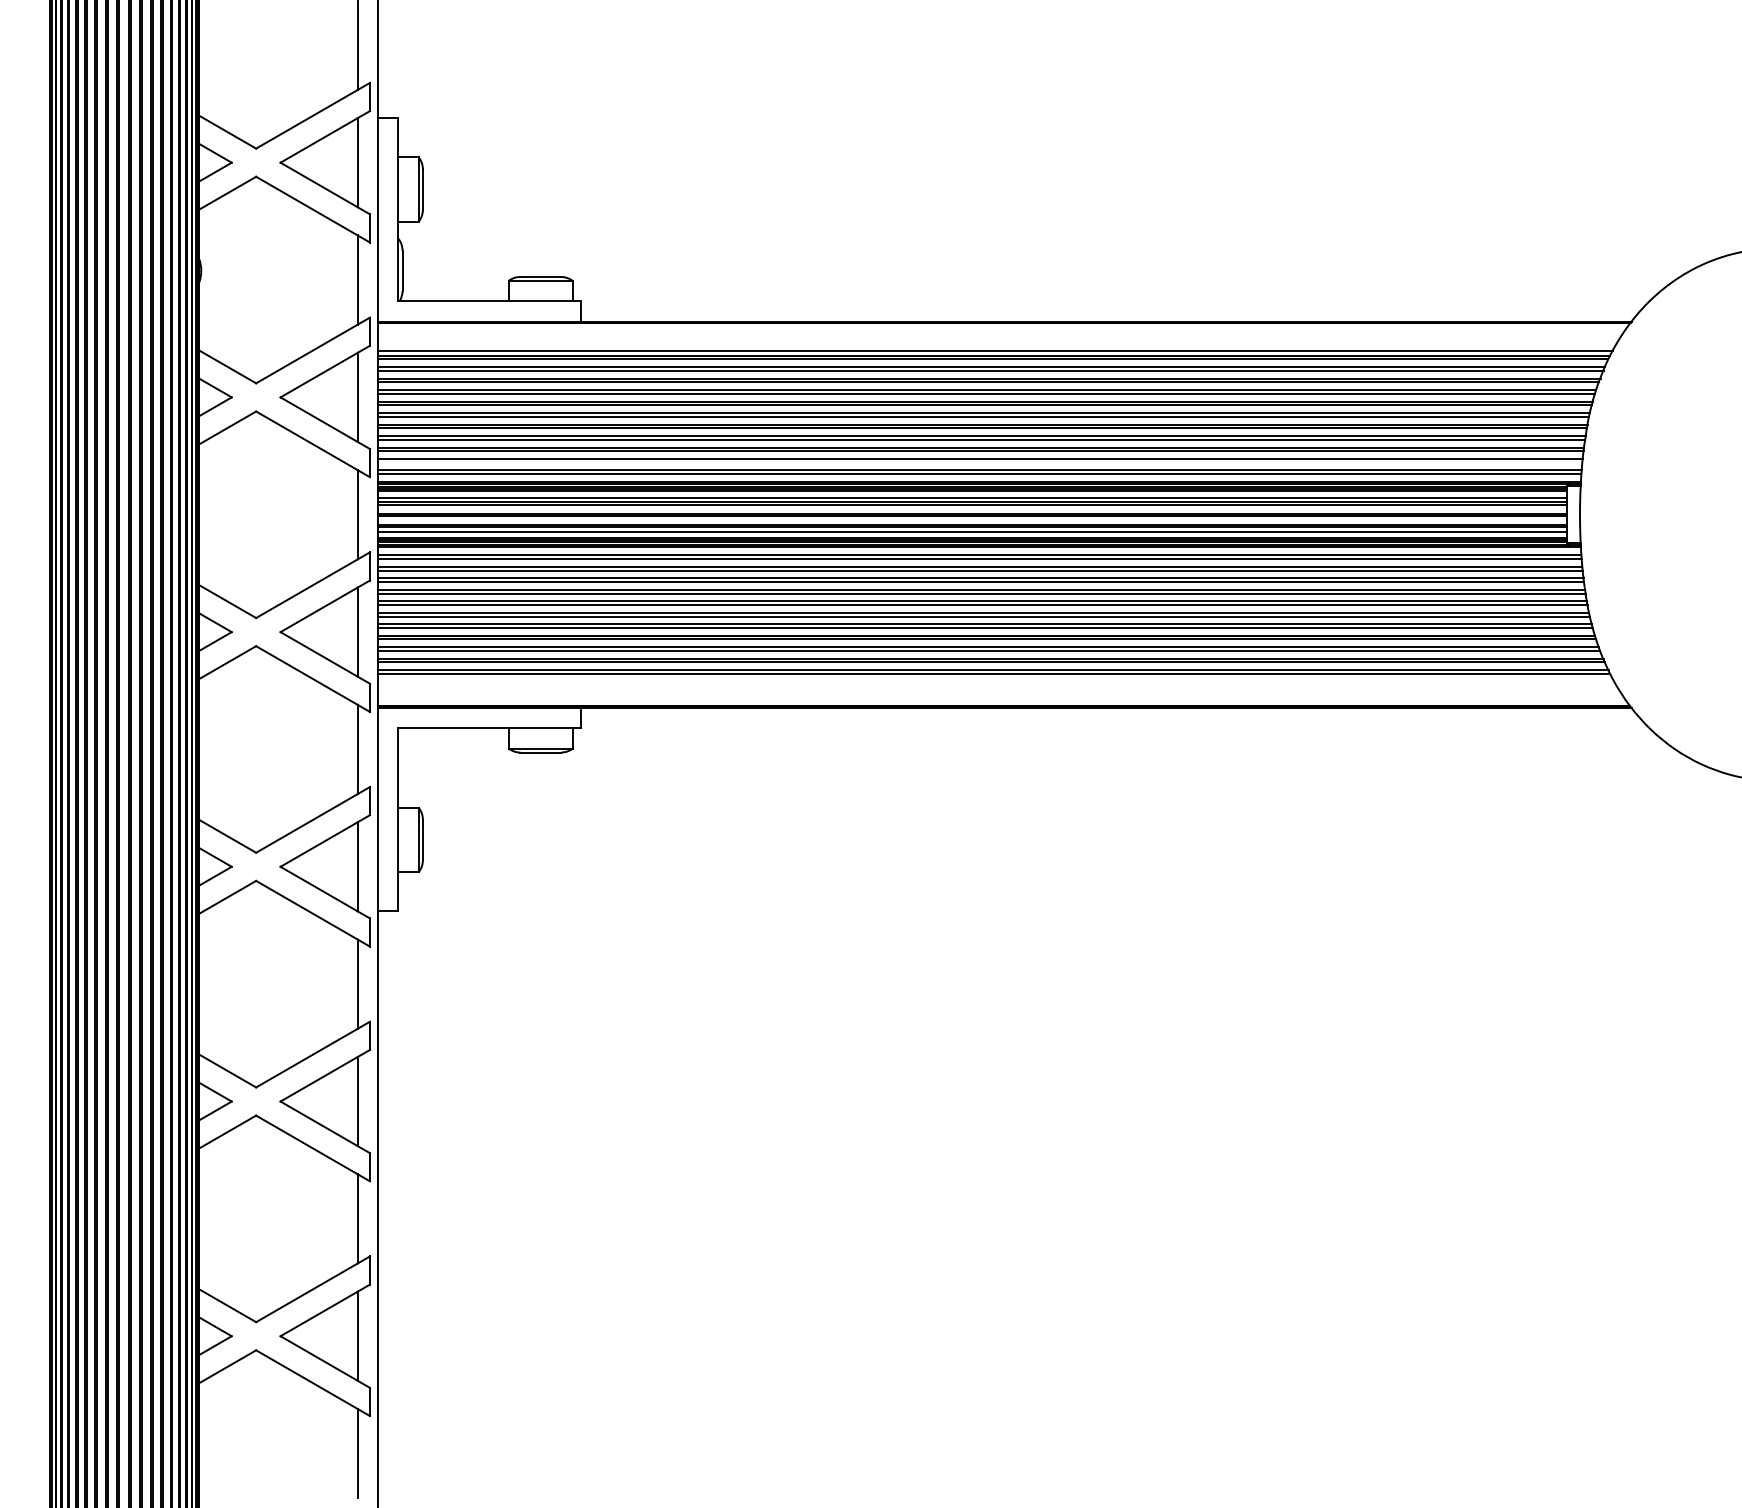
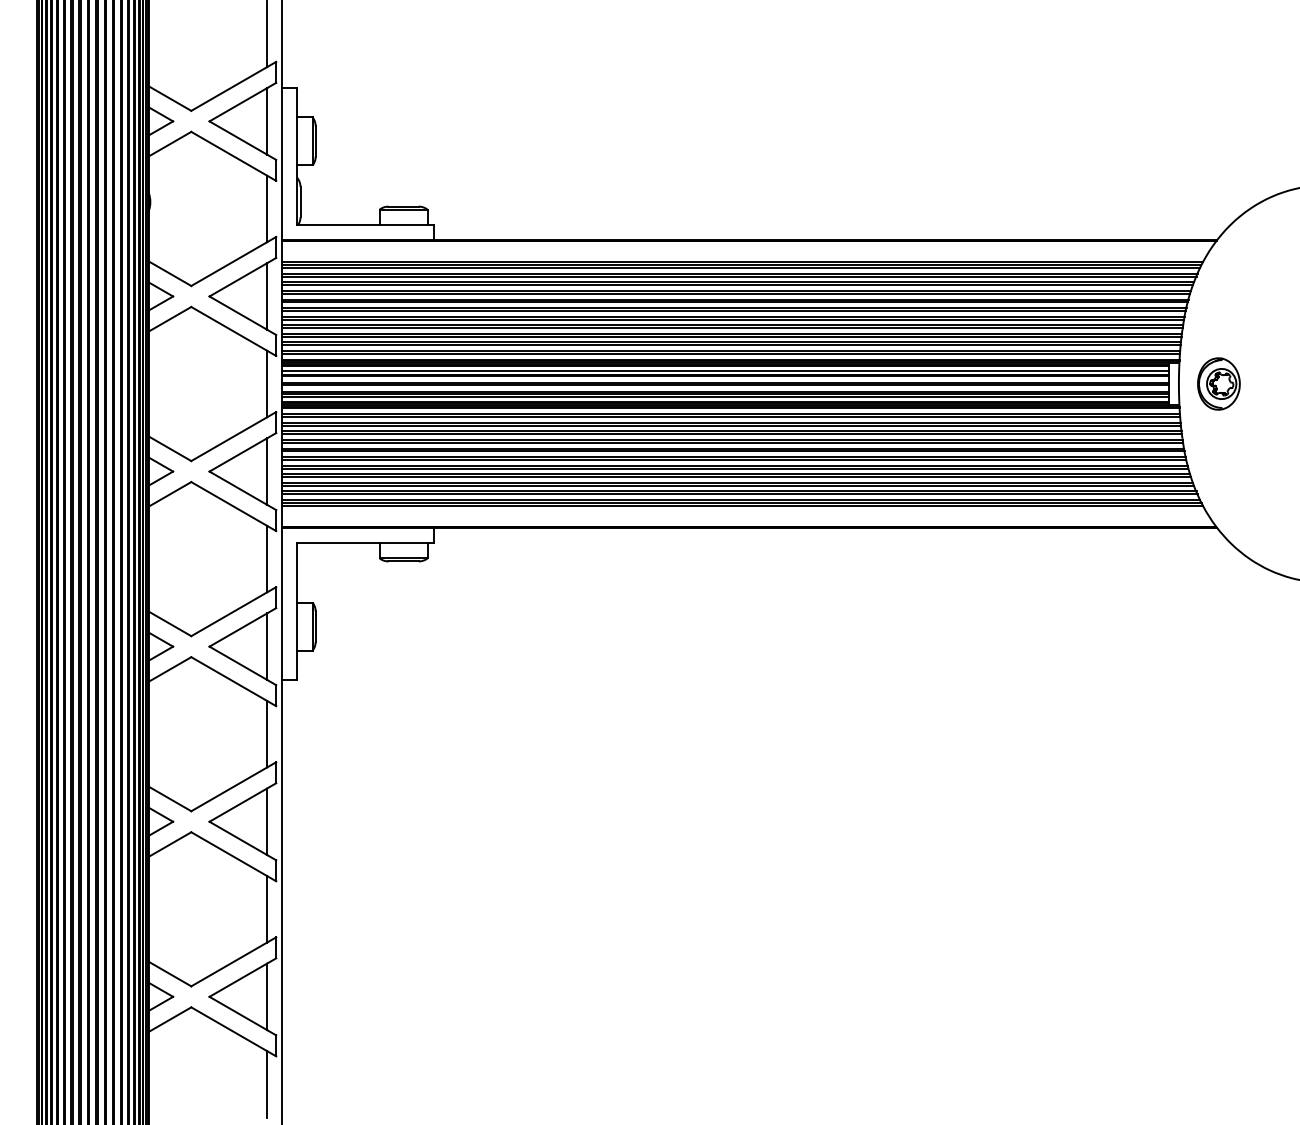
line: (980, 462) -> (731, 345), added
part: (1633, 514) -> (1218, 383), added
line: (995, 678) -> (742, 506), added

